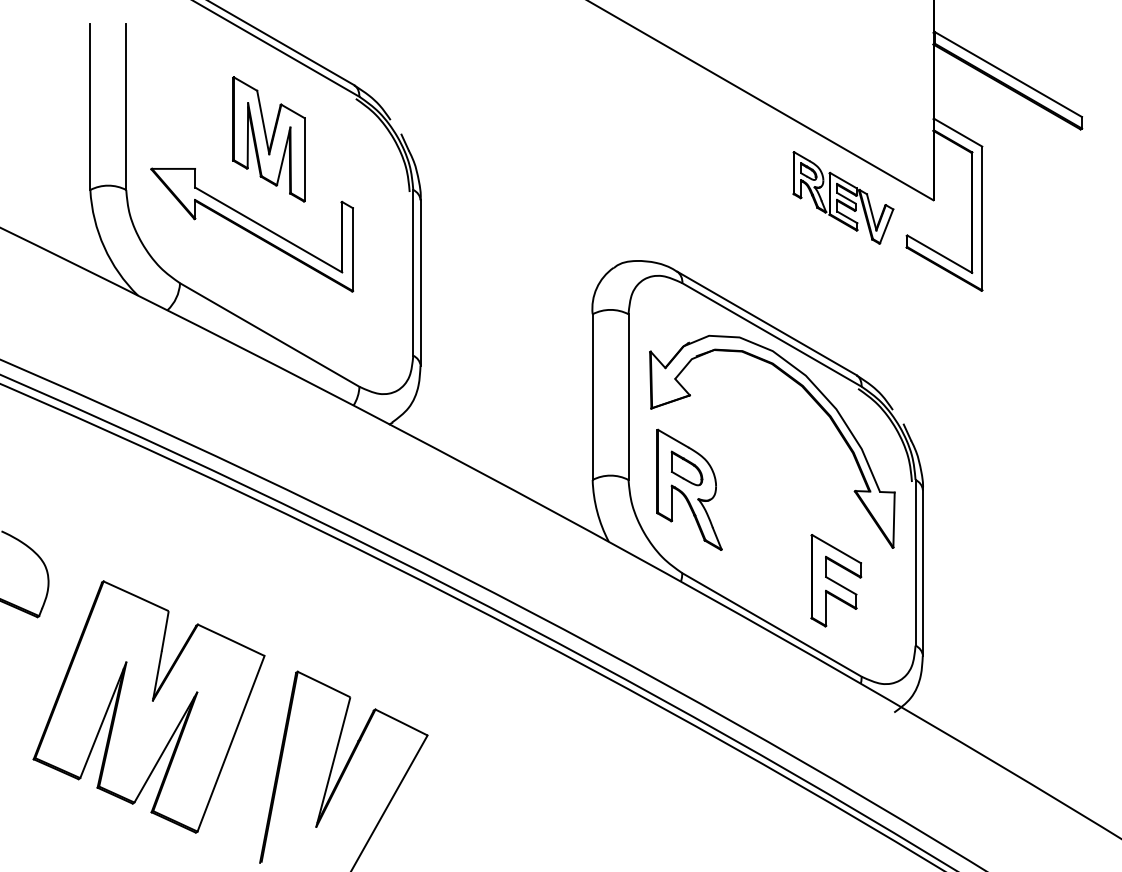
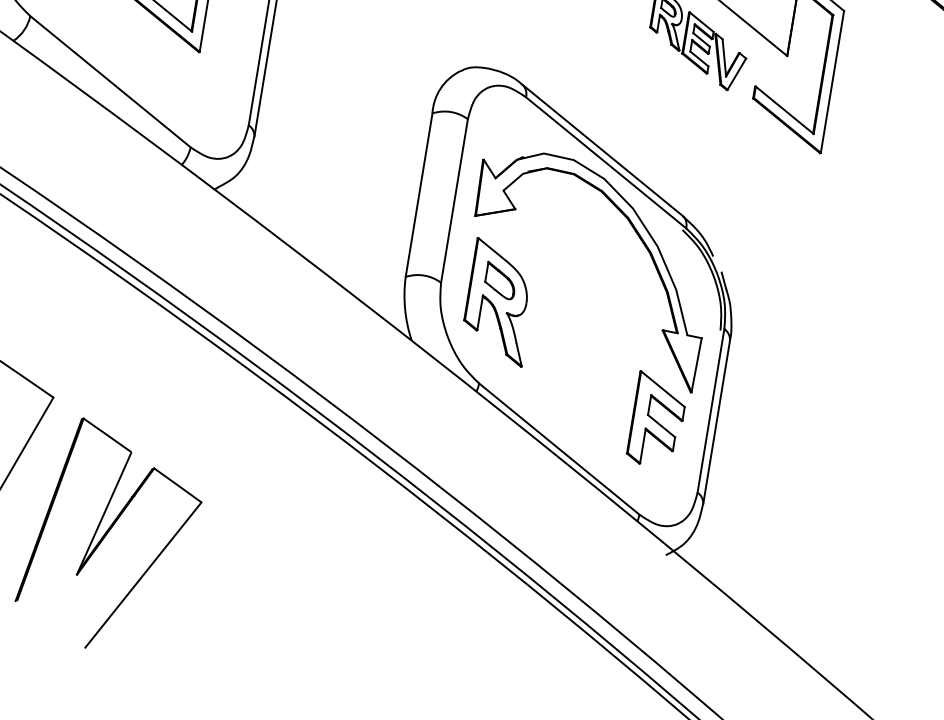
part: (836, 580) -> (657, 420), moved

